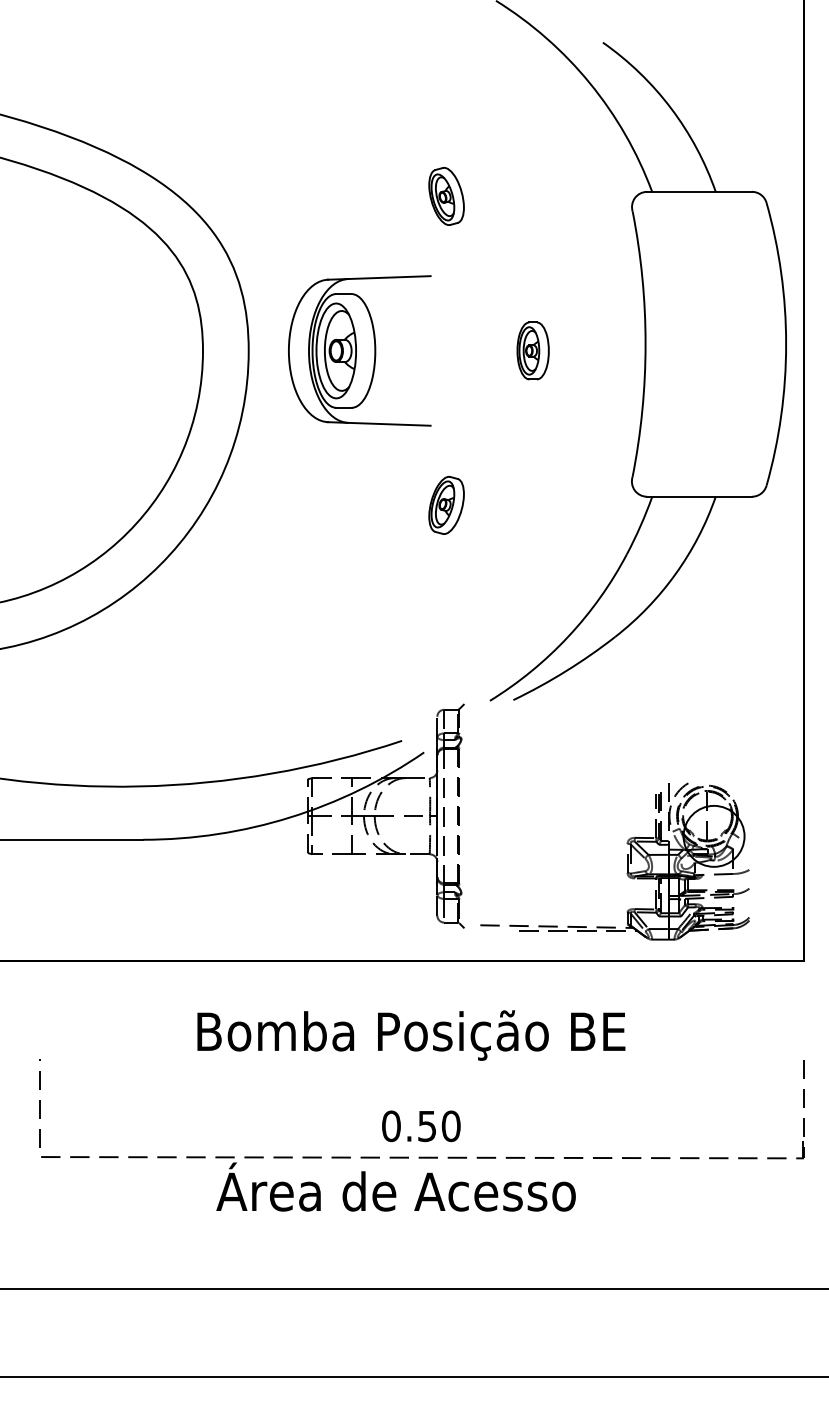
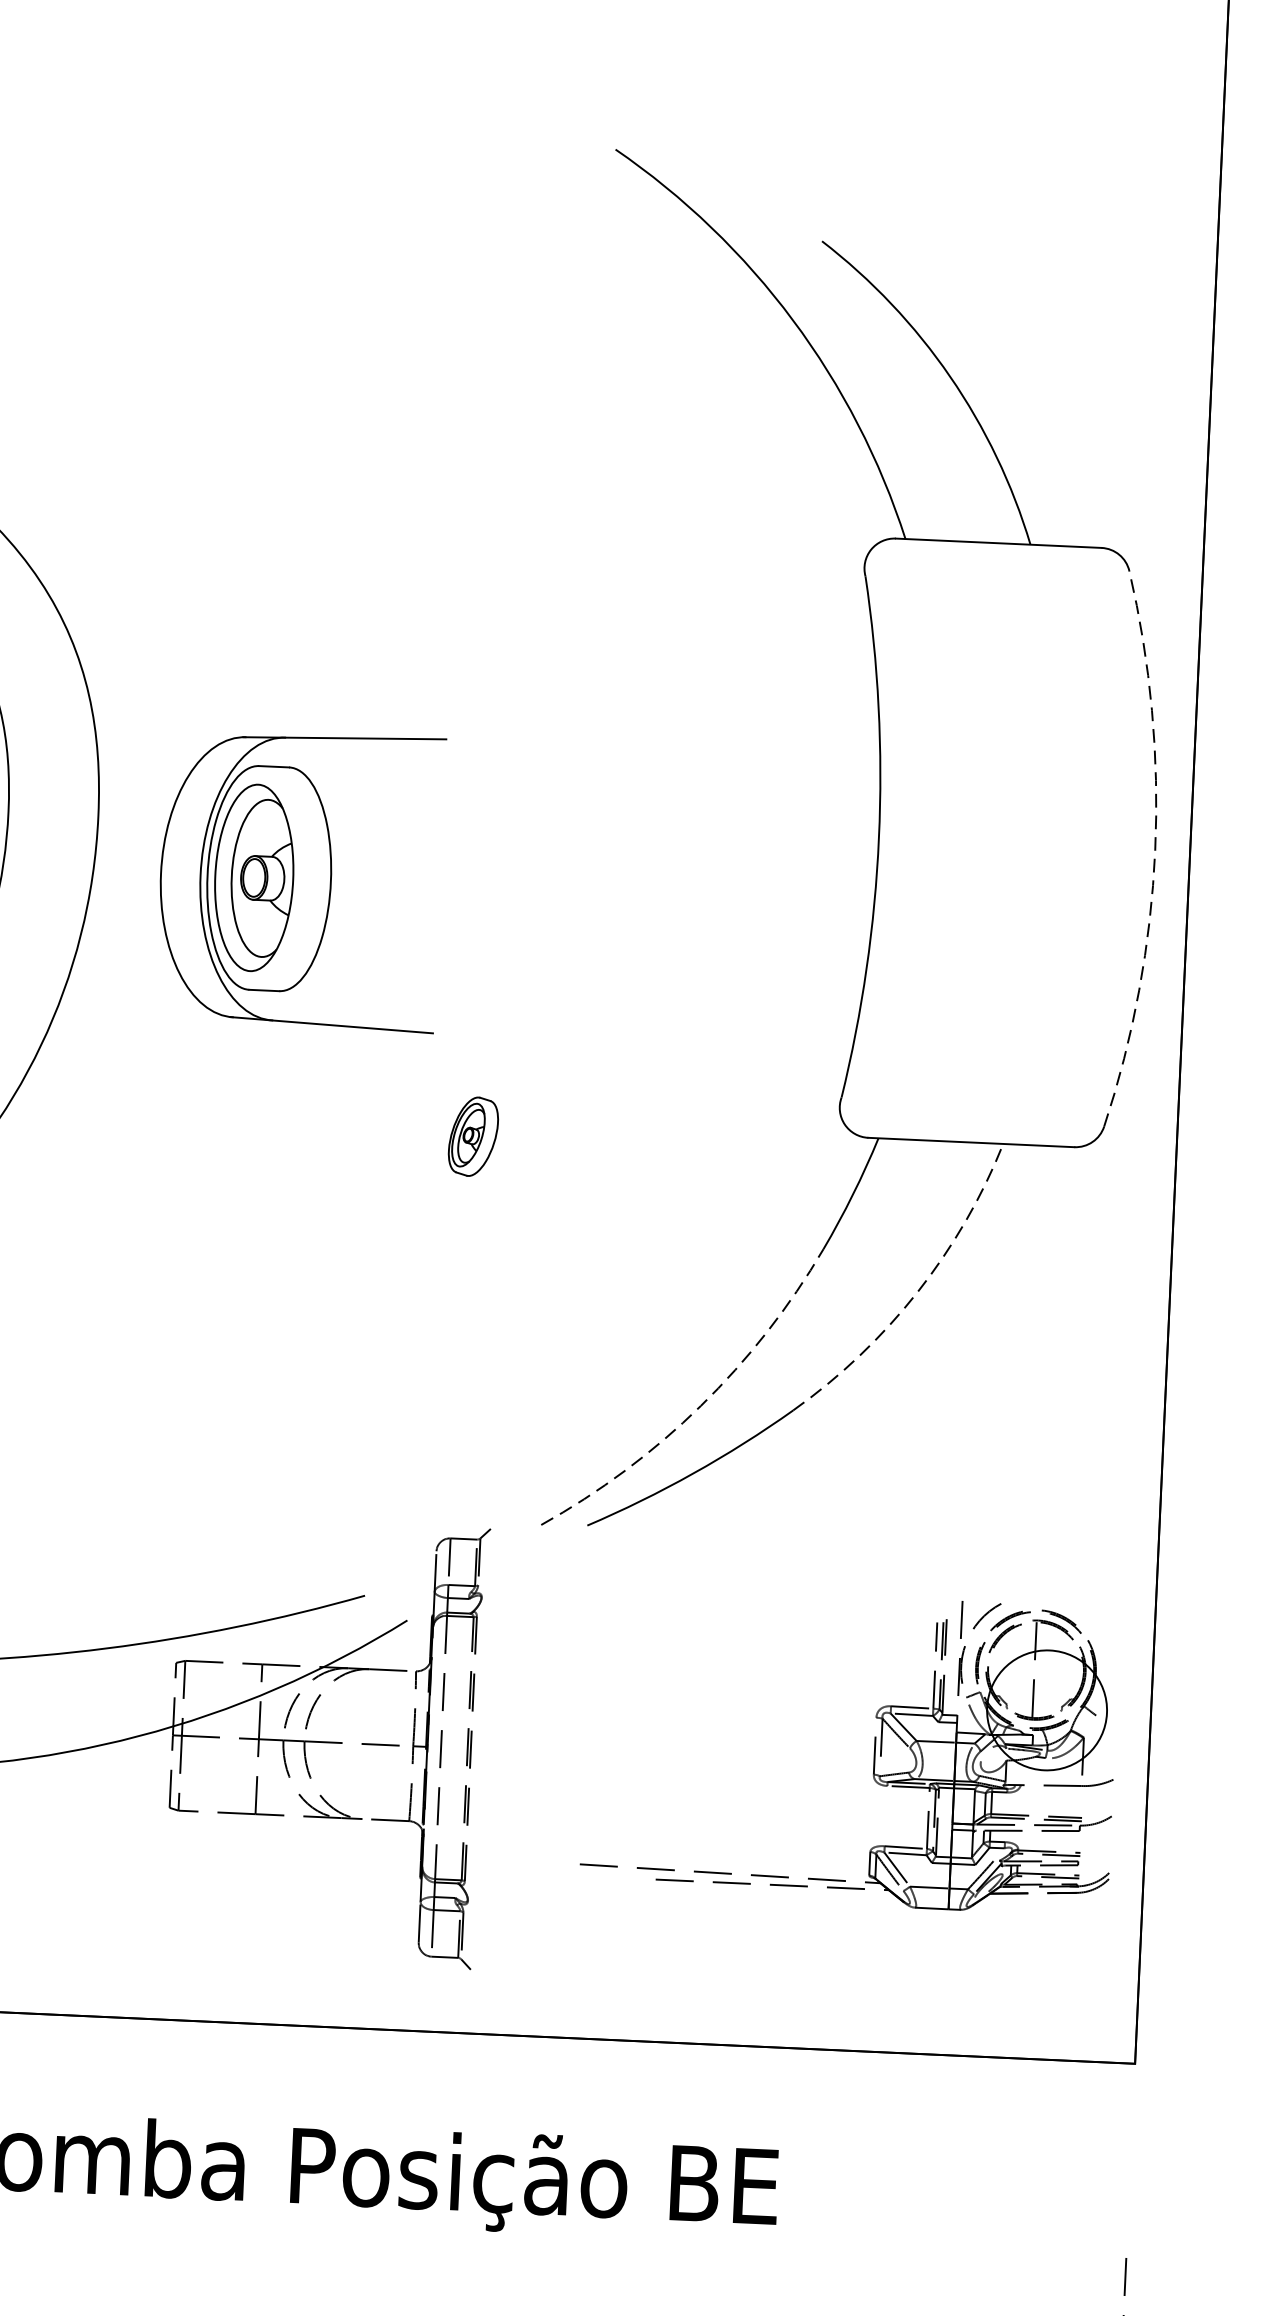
part: (446, 195) -> (500, 527), removed
arc: (786, 344) -> (1155, 851), solid -> dashed
part: (359, 350) -> (299, 879), moved
part: (532, 350) -> (656, 840), removed
part: (446, 504) -> (473, 1135), size x0.7
arc: (675, 574) -> (917, 1293), solid -> dashed
arc: (568, 636) -> (701, 1405), solid -> dashed
part: (627, 861) -> (874, 1752), moved

